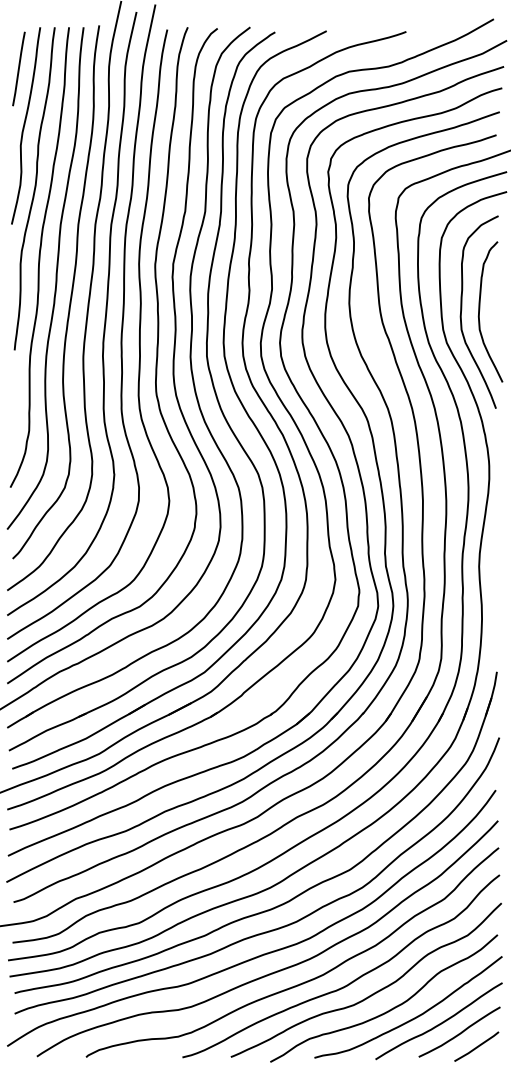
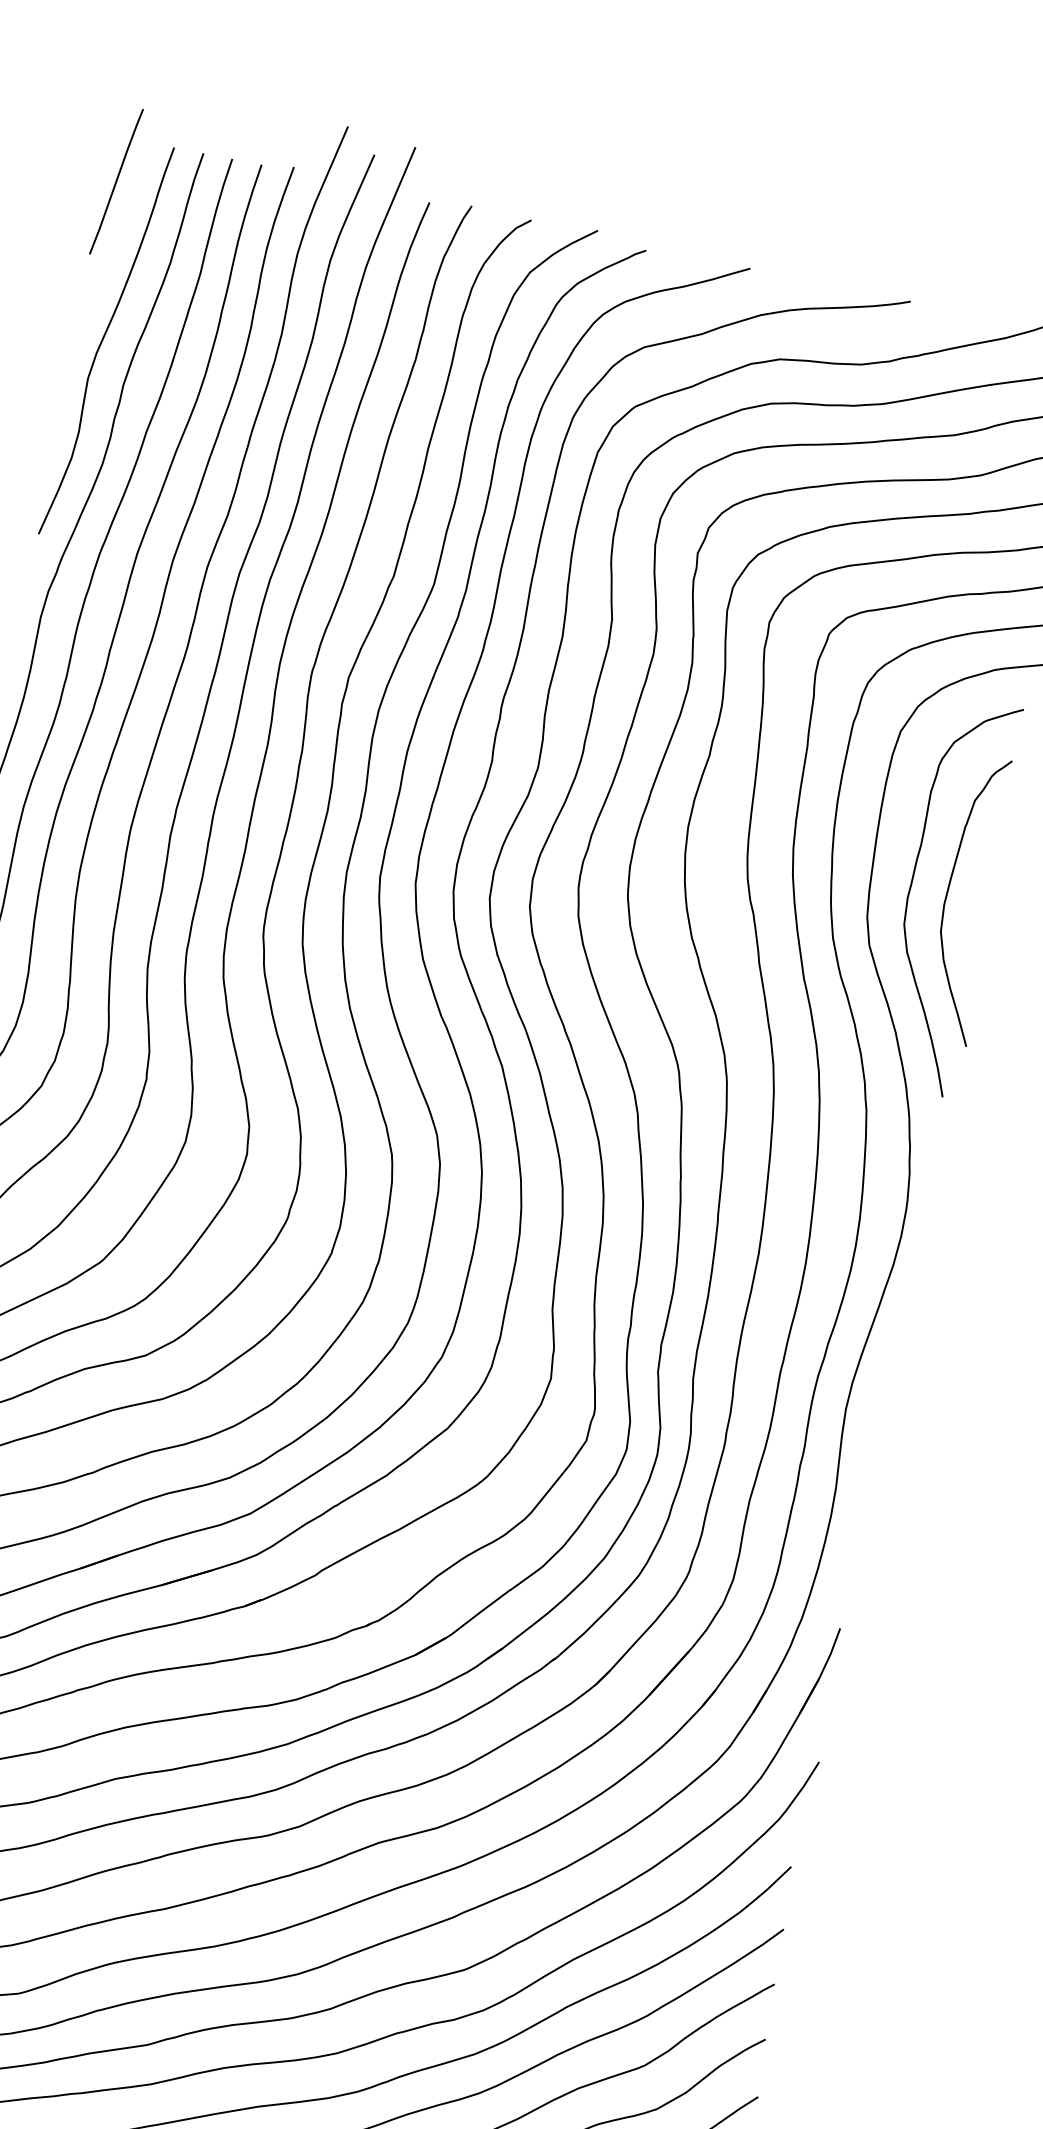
line: (18, 68) -> (115, 180), moved

